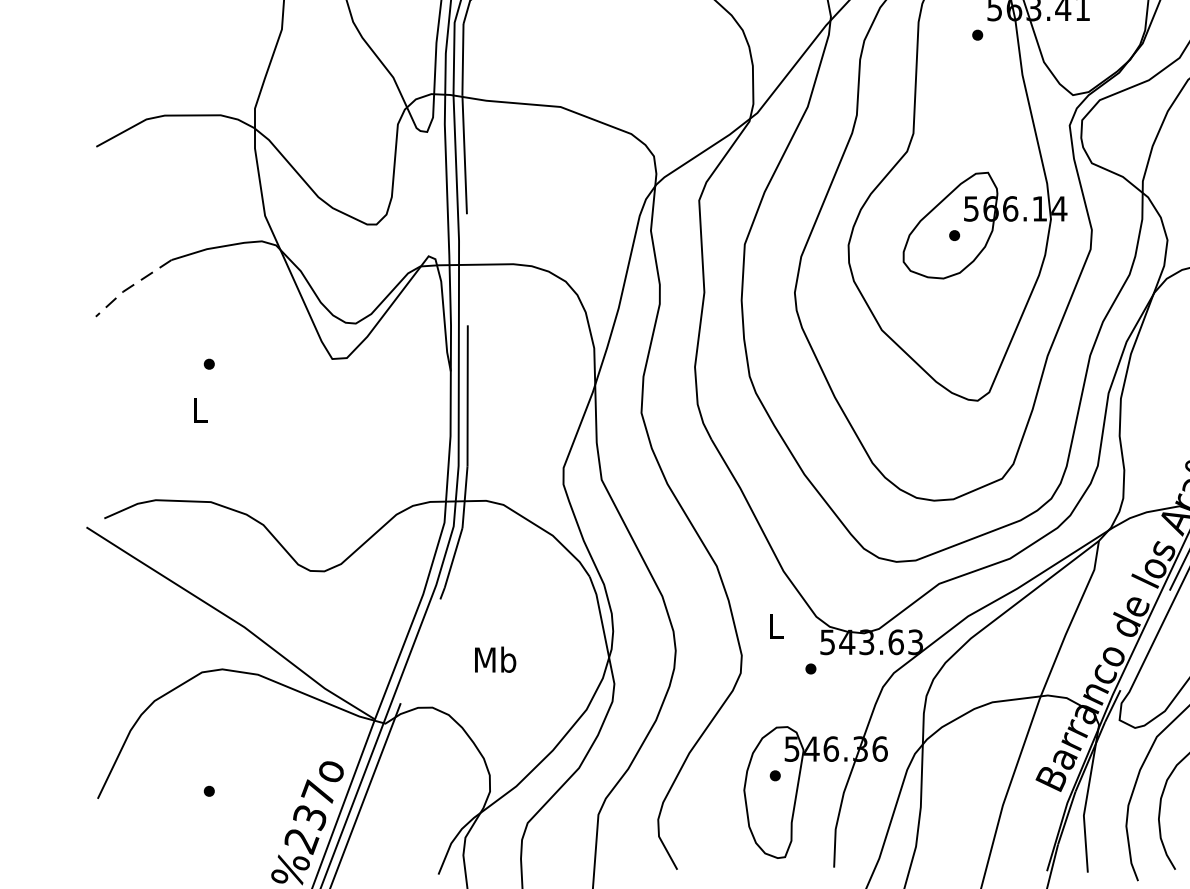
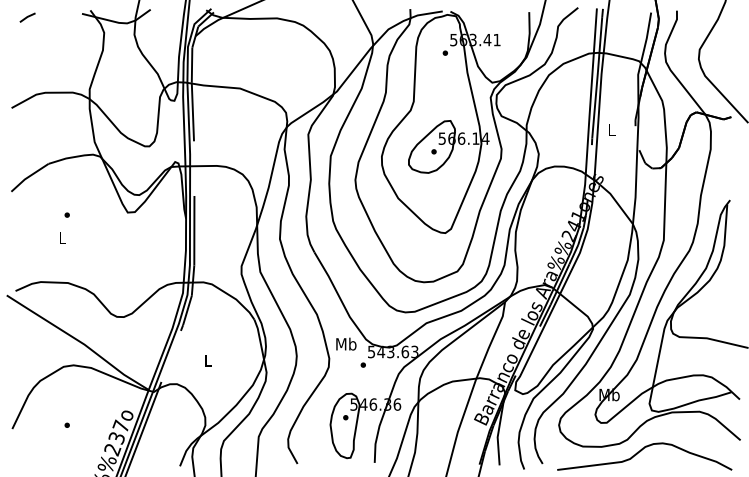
line: (130, 287) -> (28, 177), dashed -> solid
text: (776, 625) -> (346, 343), L -> Mb
text: (496, 659) -> (208, 360), Mb -> L

